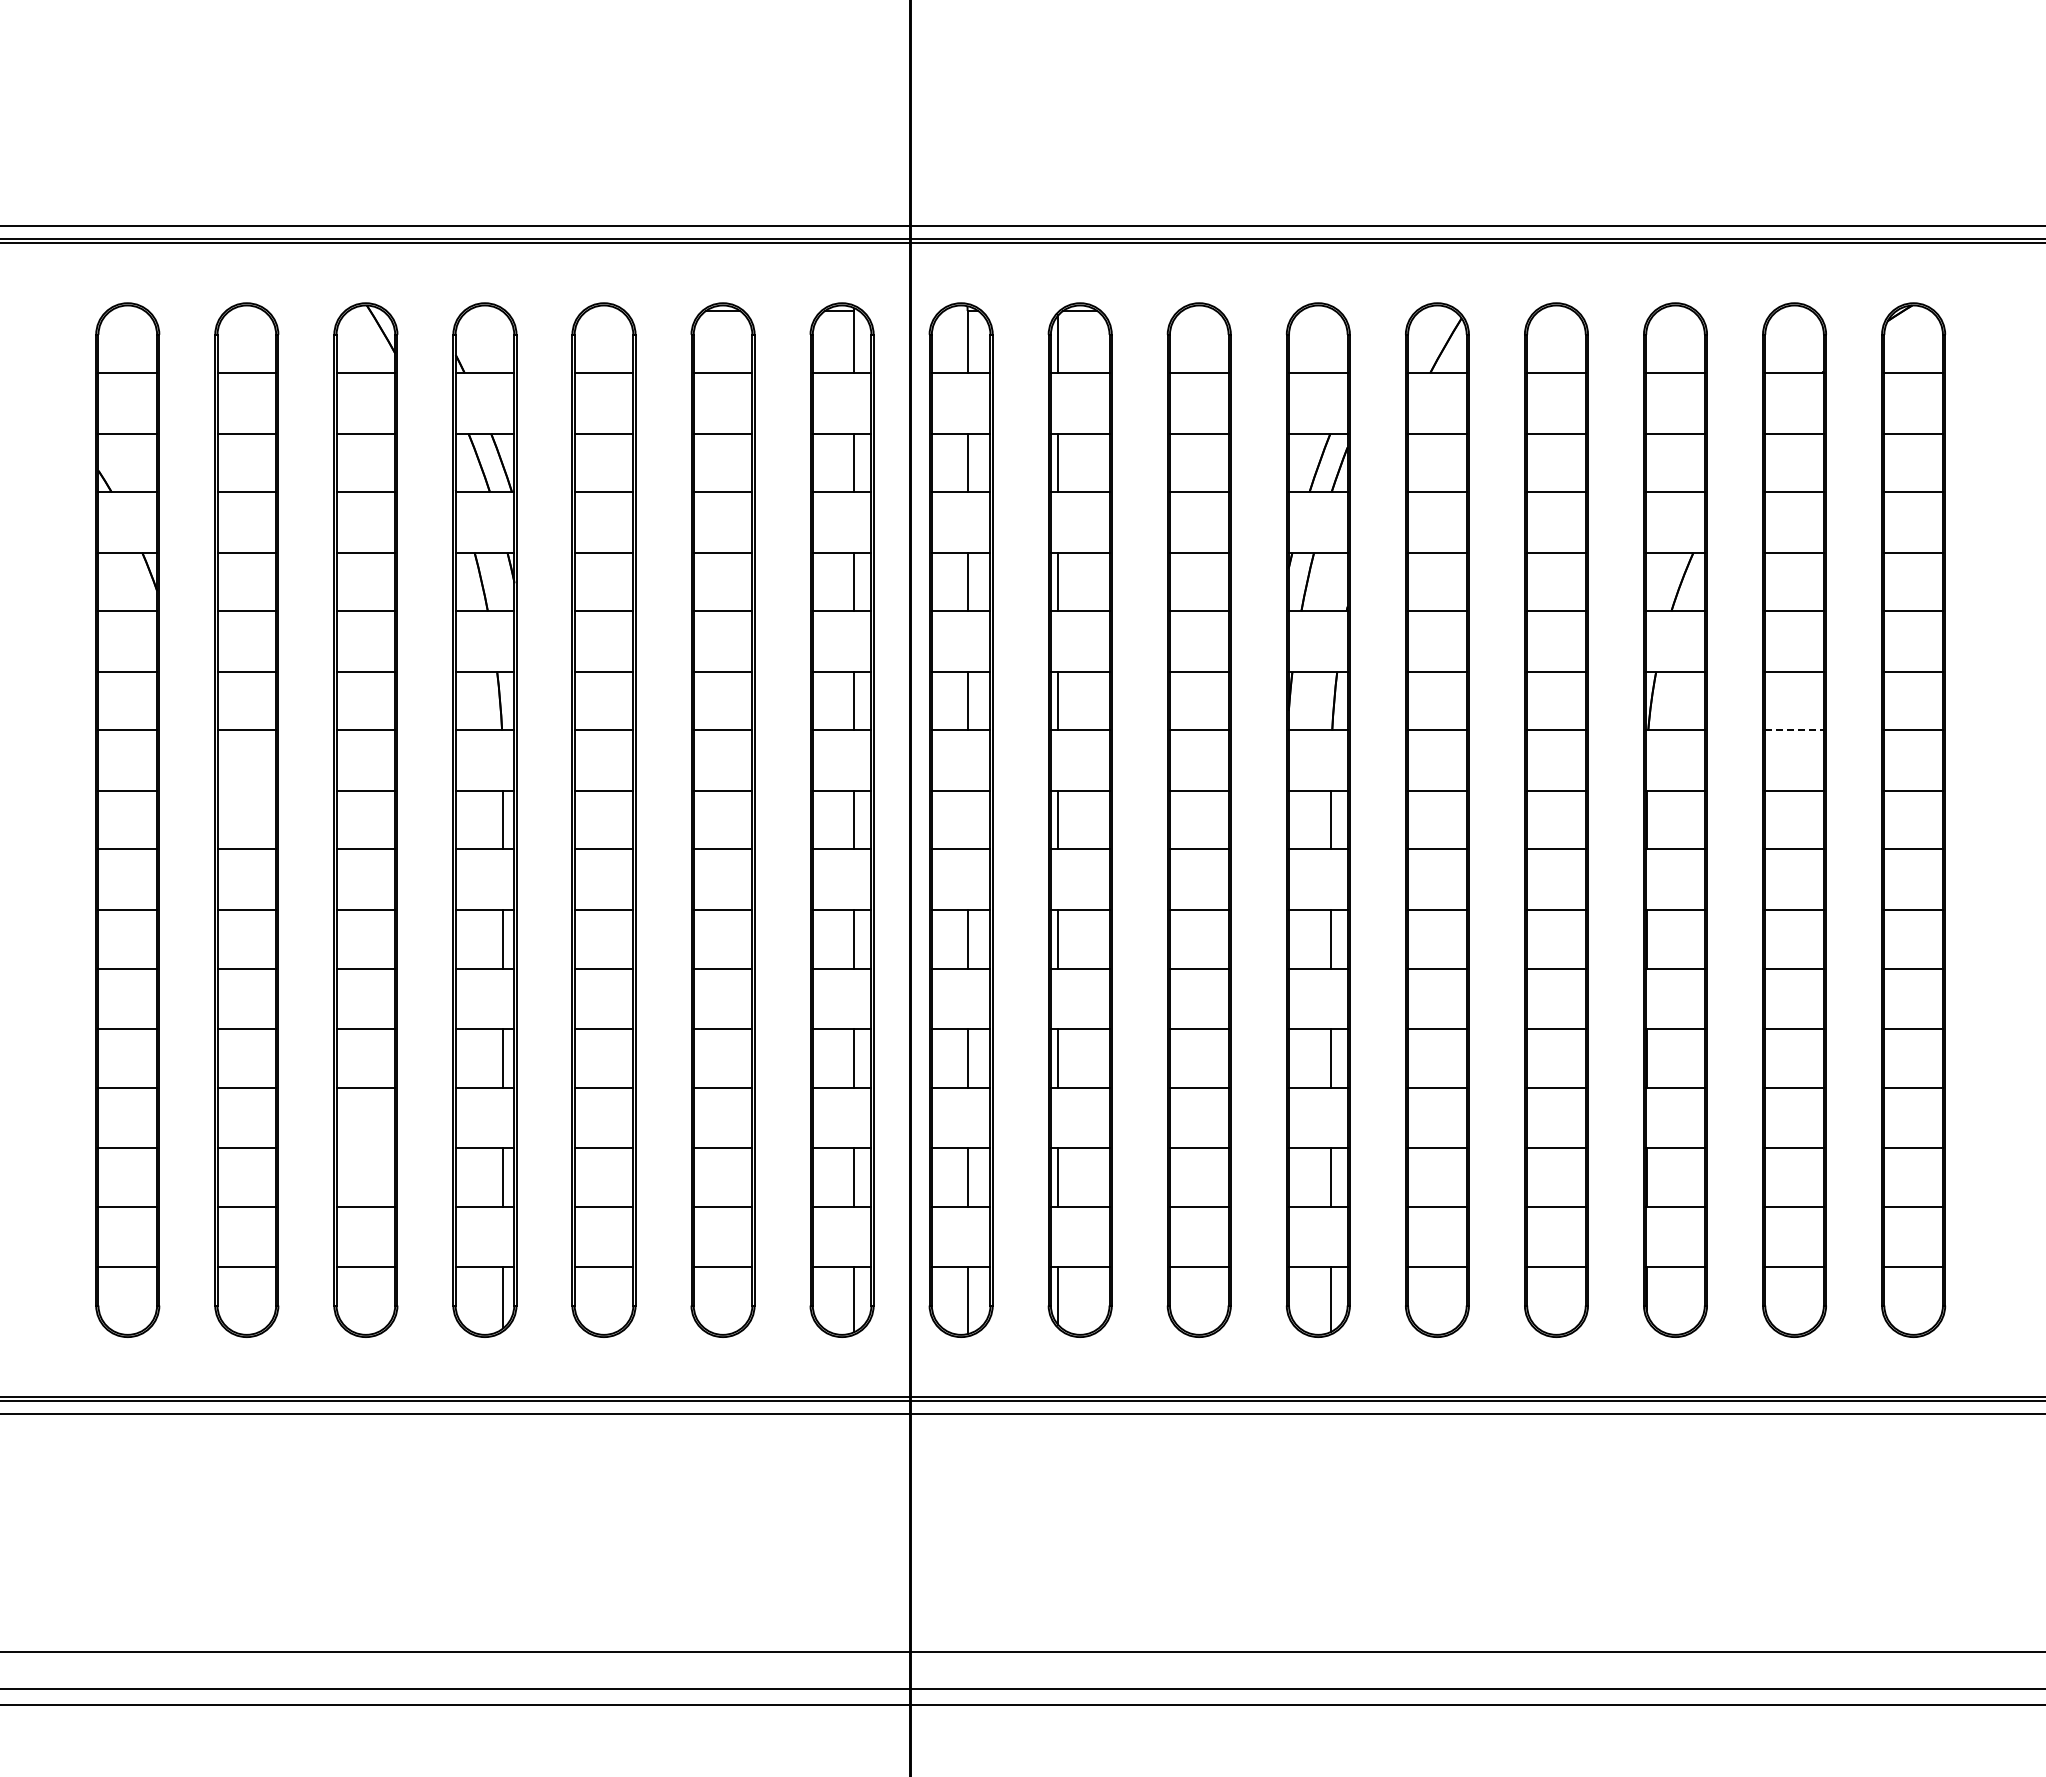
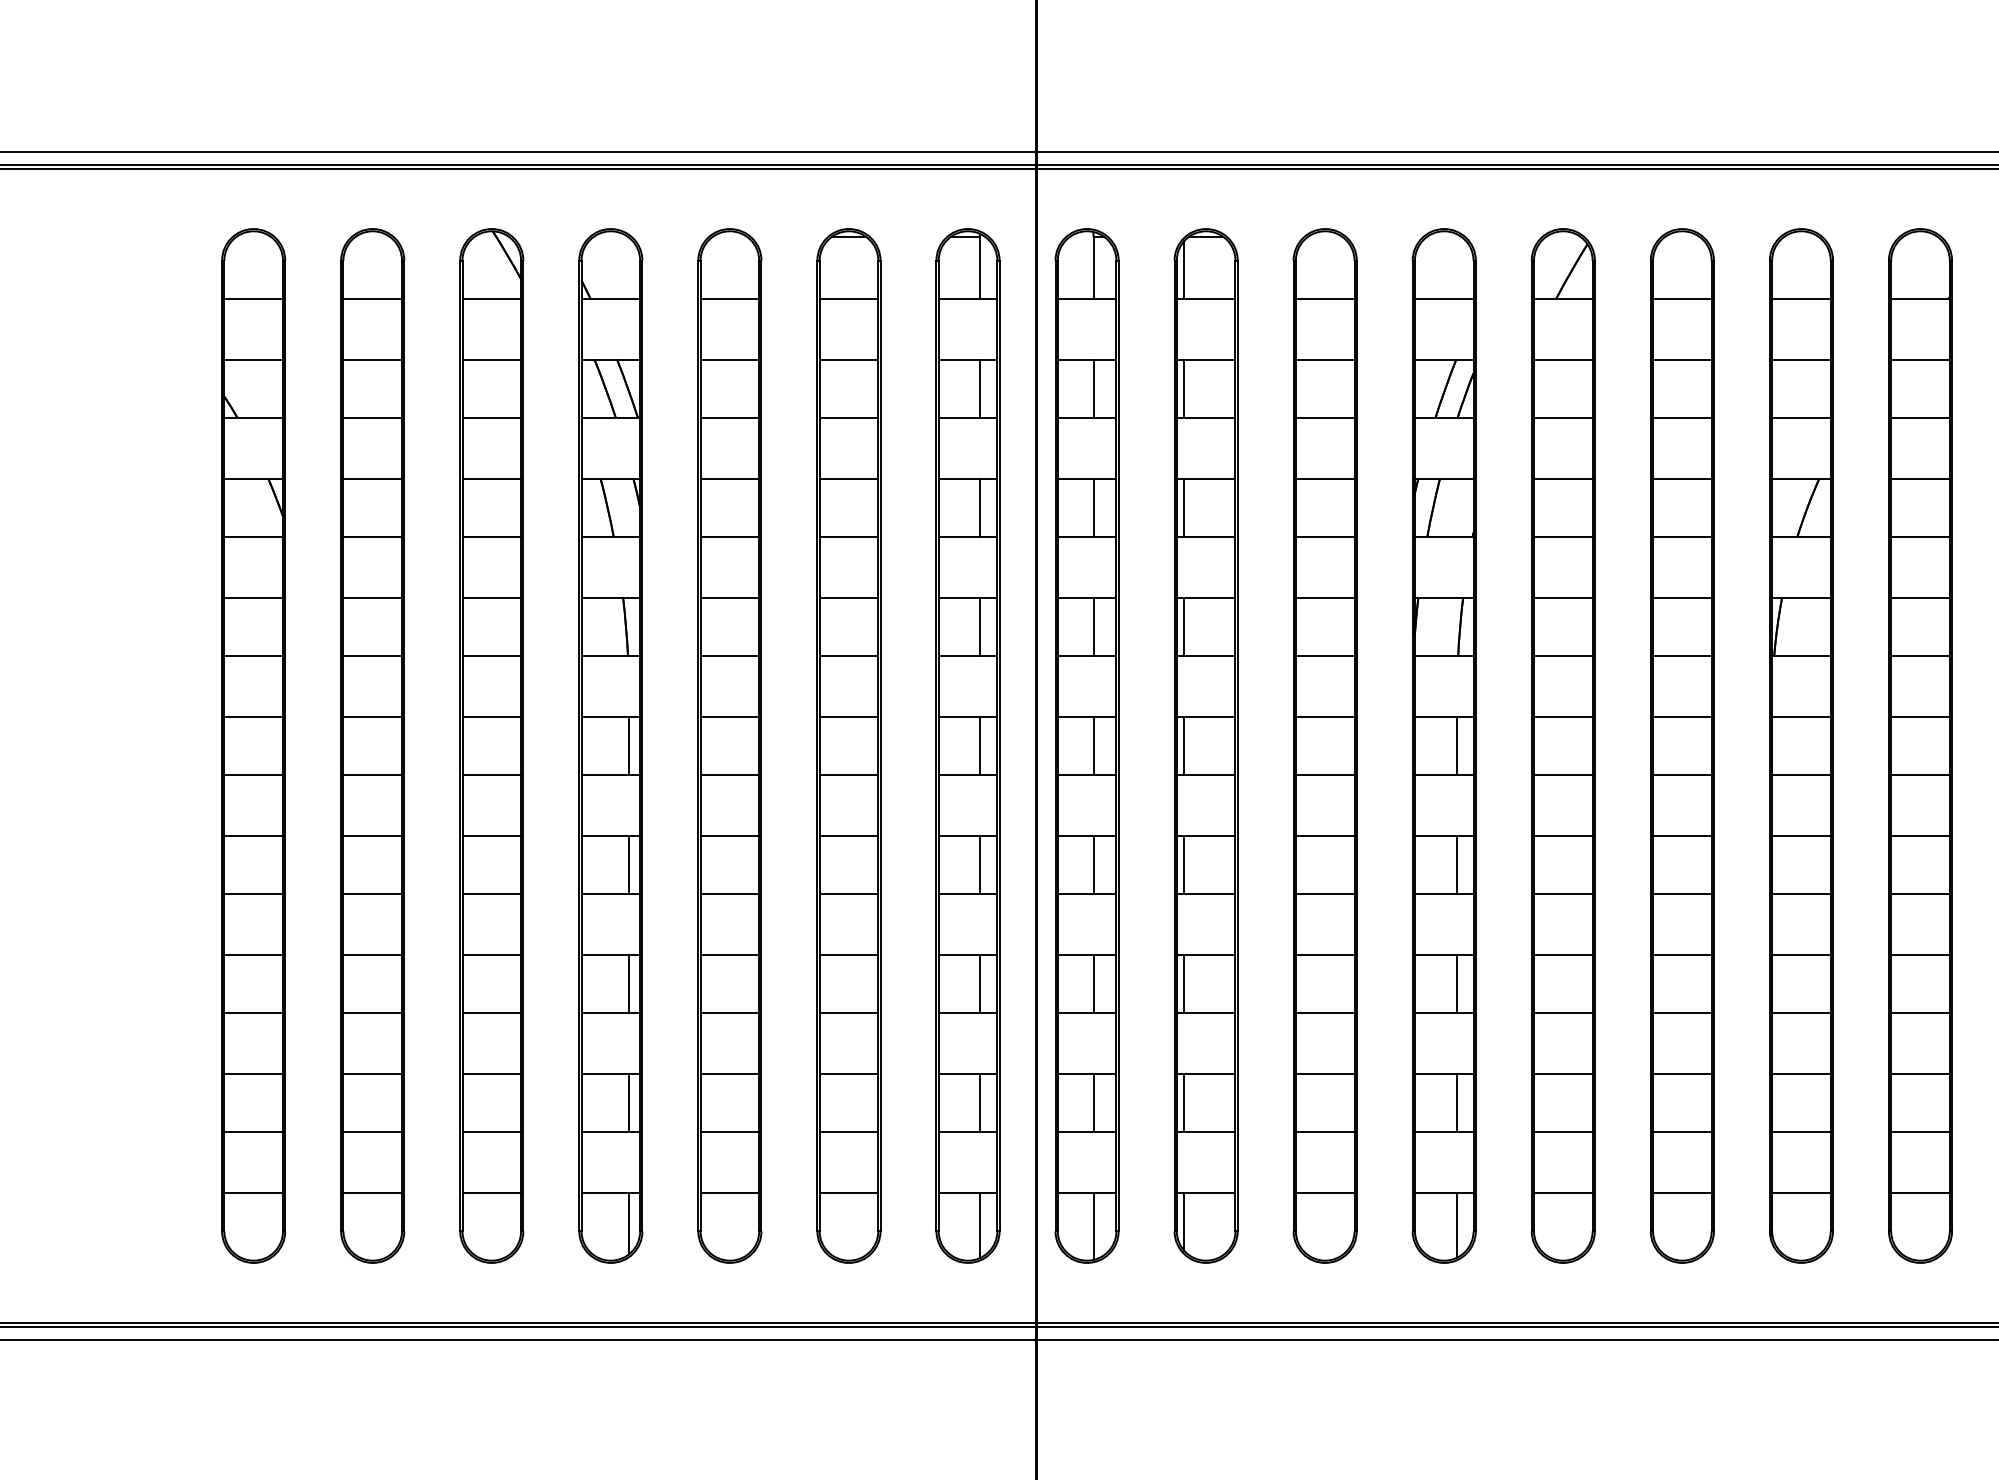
line: (1795, 730) -> (1921, 656), dashed -> solid
line: (246, 790) -> (372, 716), added
line: (967, 819) -> (1093, 745), added
line: (365, 1148) -> (491, 1074), added

